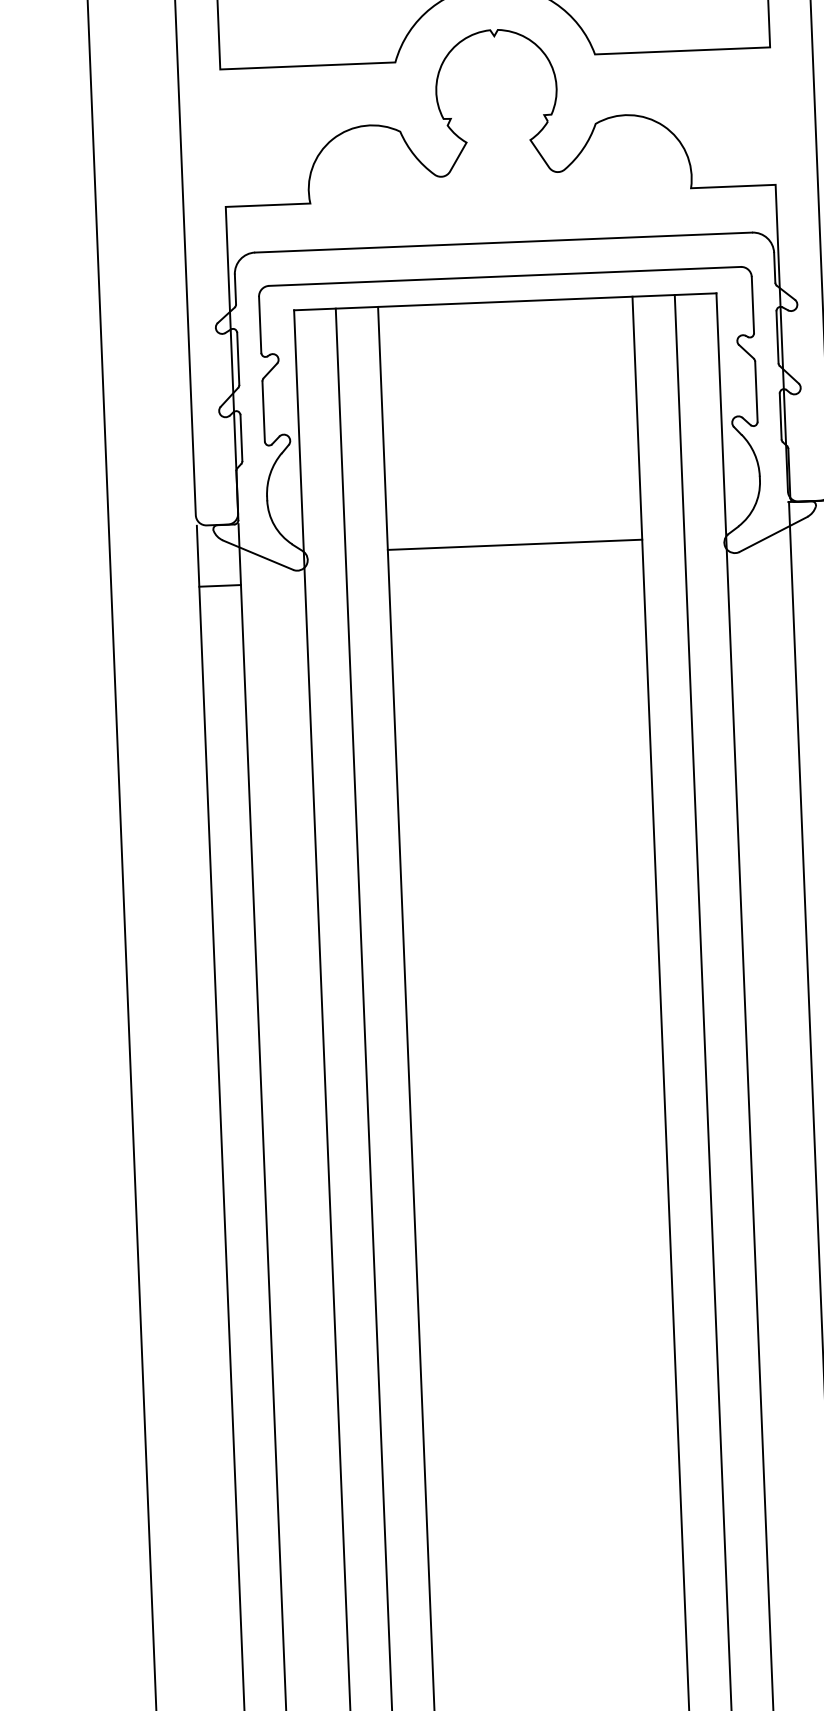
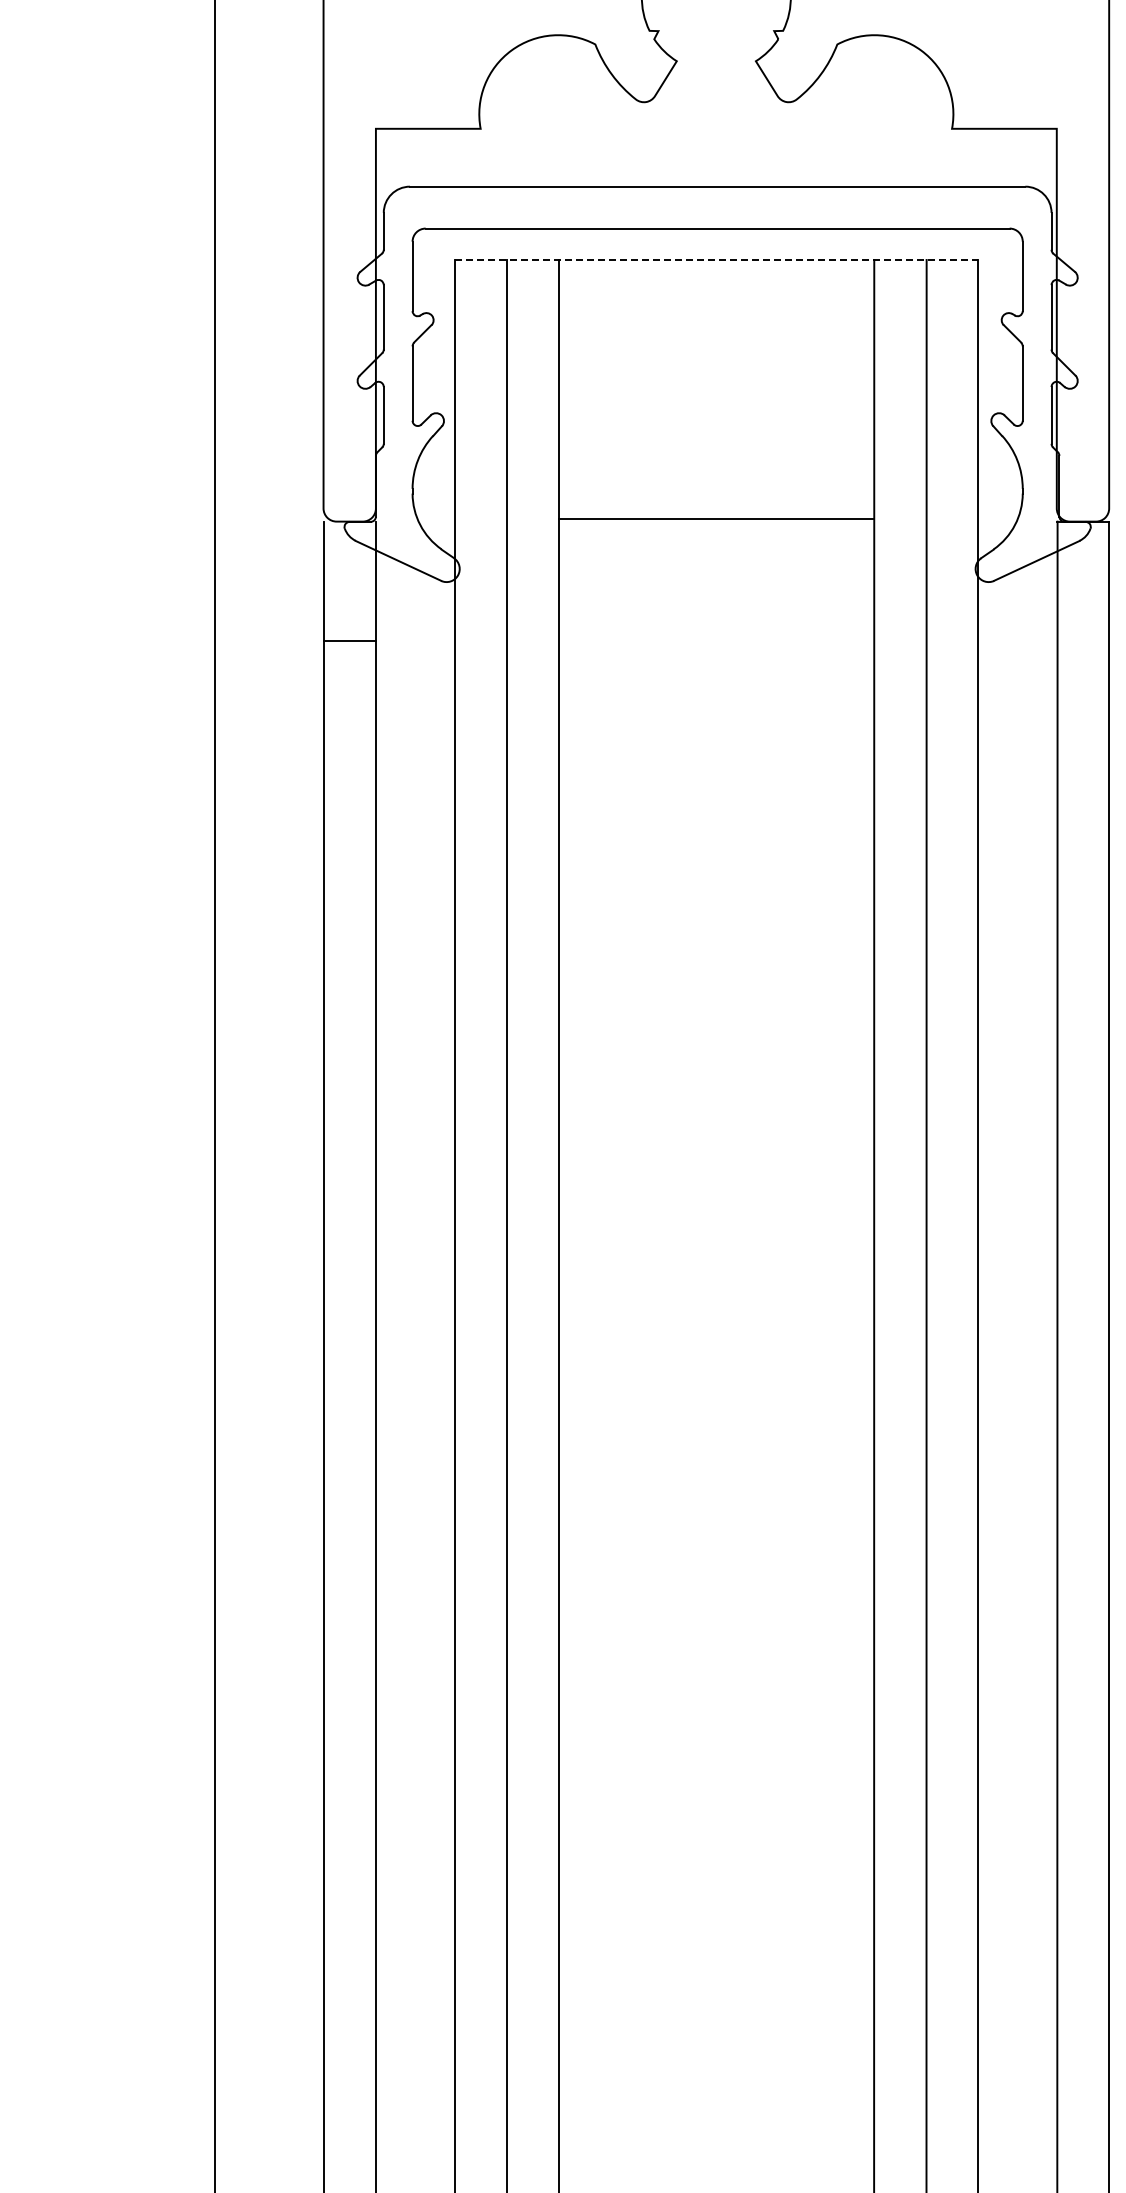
line: (505, 302) -> (717, 260), solid -> dashed
line: (514, 544) -> (716, 518), moved
line: (219, 586) -> (349, 641), moved

